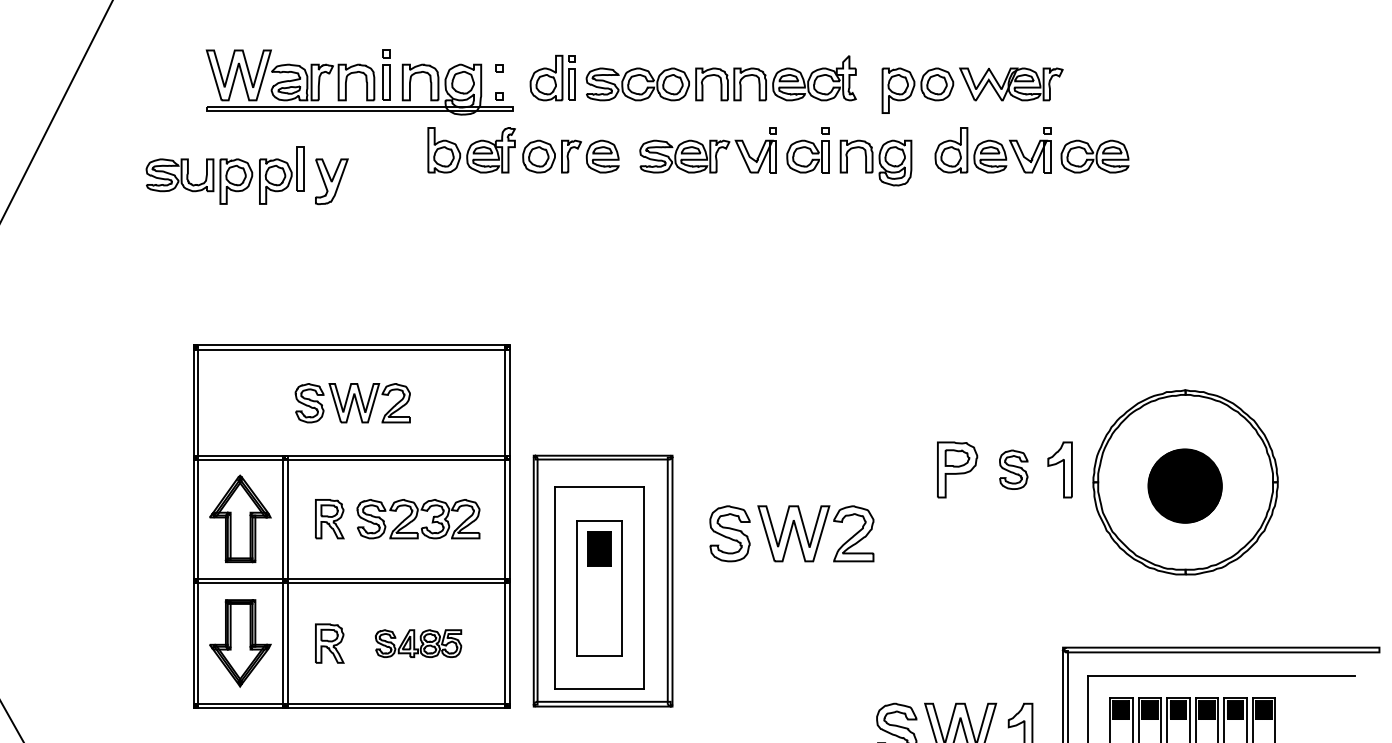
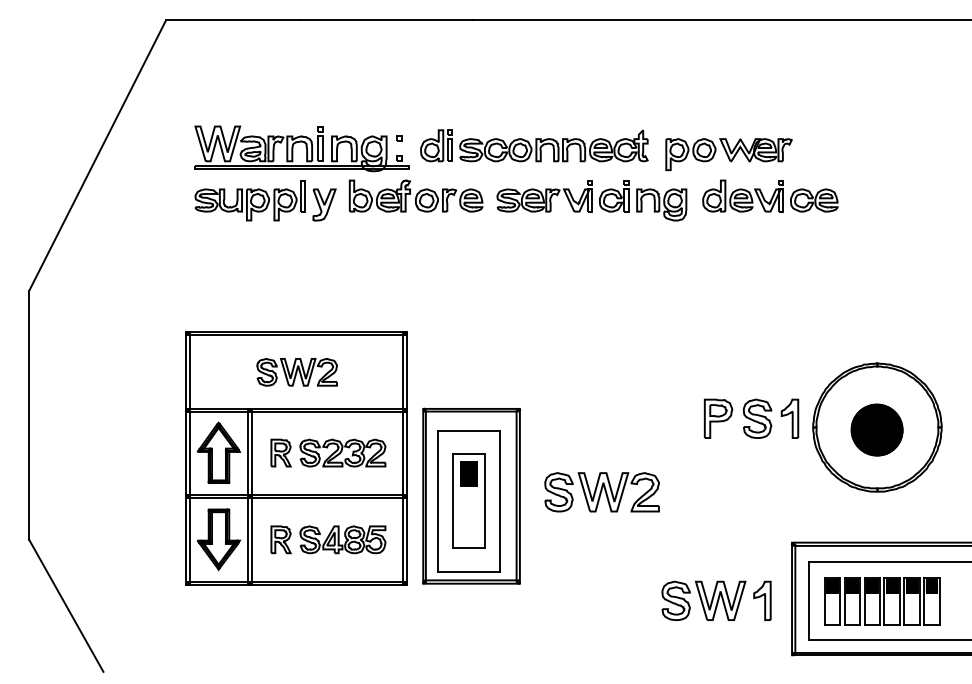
part: (247, 175) -> (265, 200), moved
part: (1013, 469) -> (757, 418), size x1.43
part: (791, 534) -> (601, 492), moved
part: (417, 643) -> (342, 539), size x1.43

